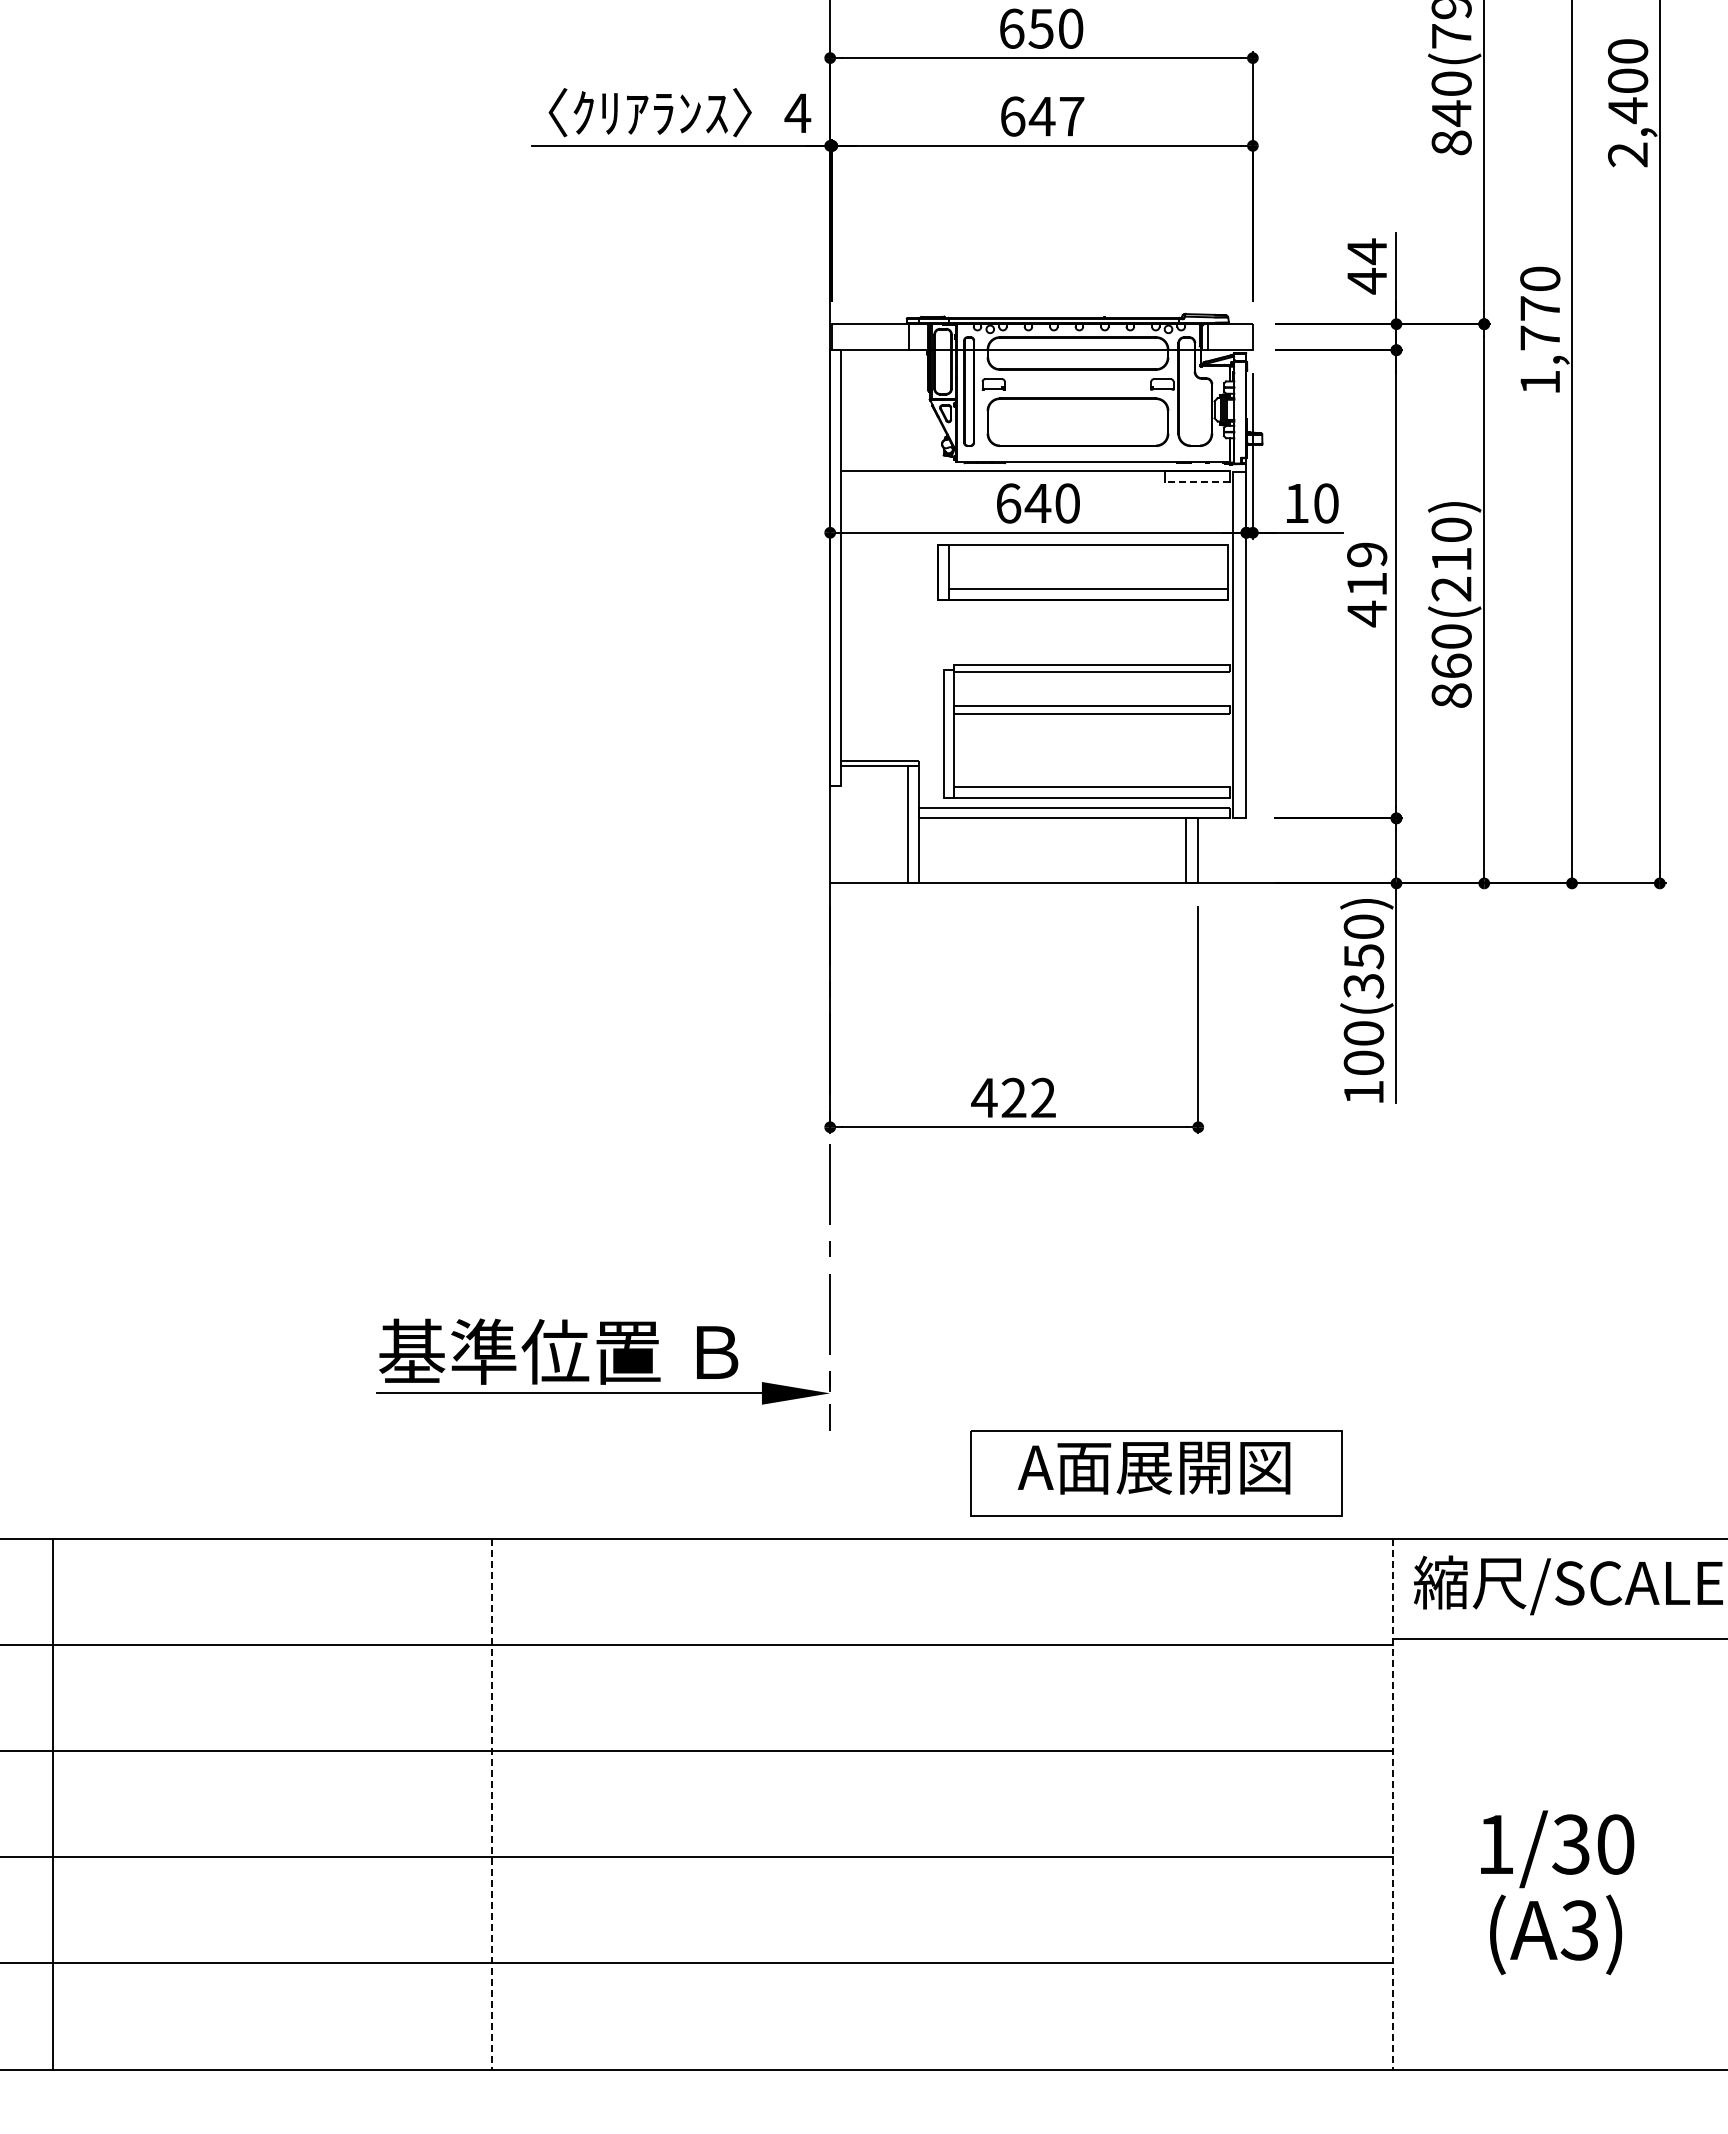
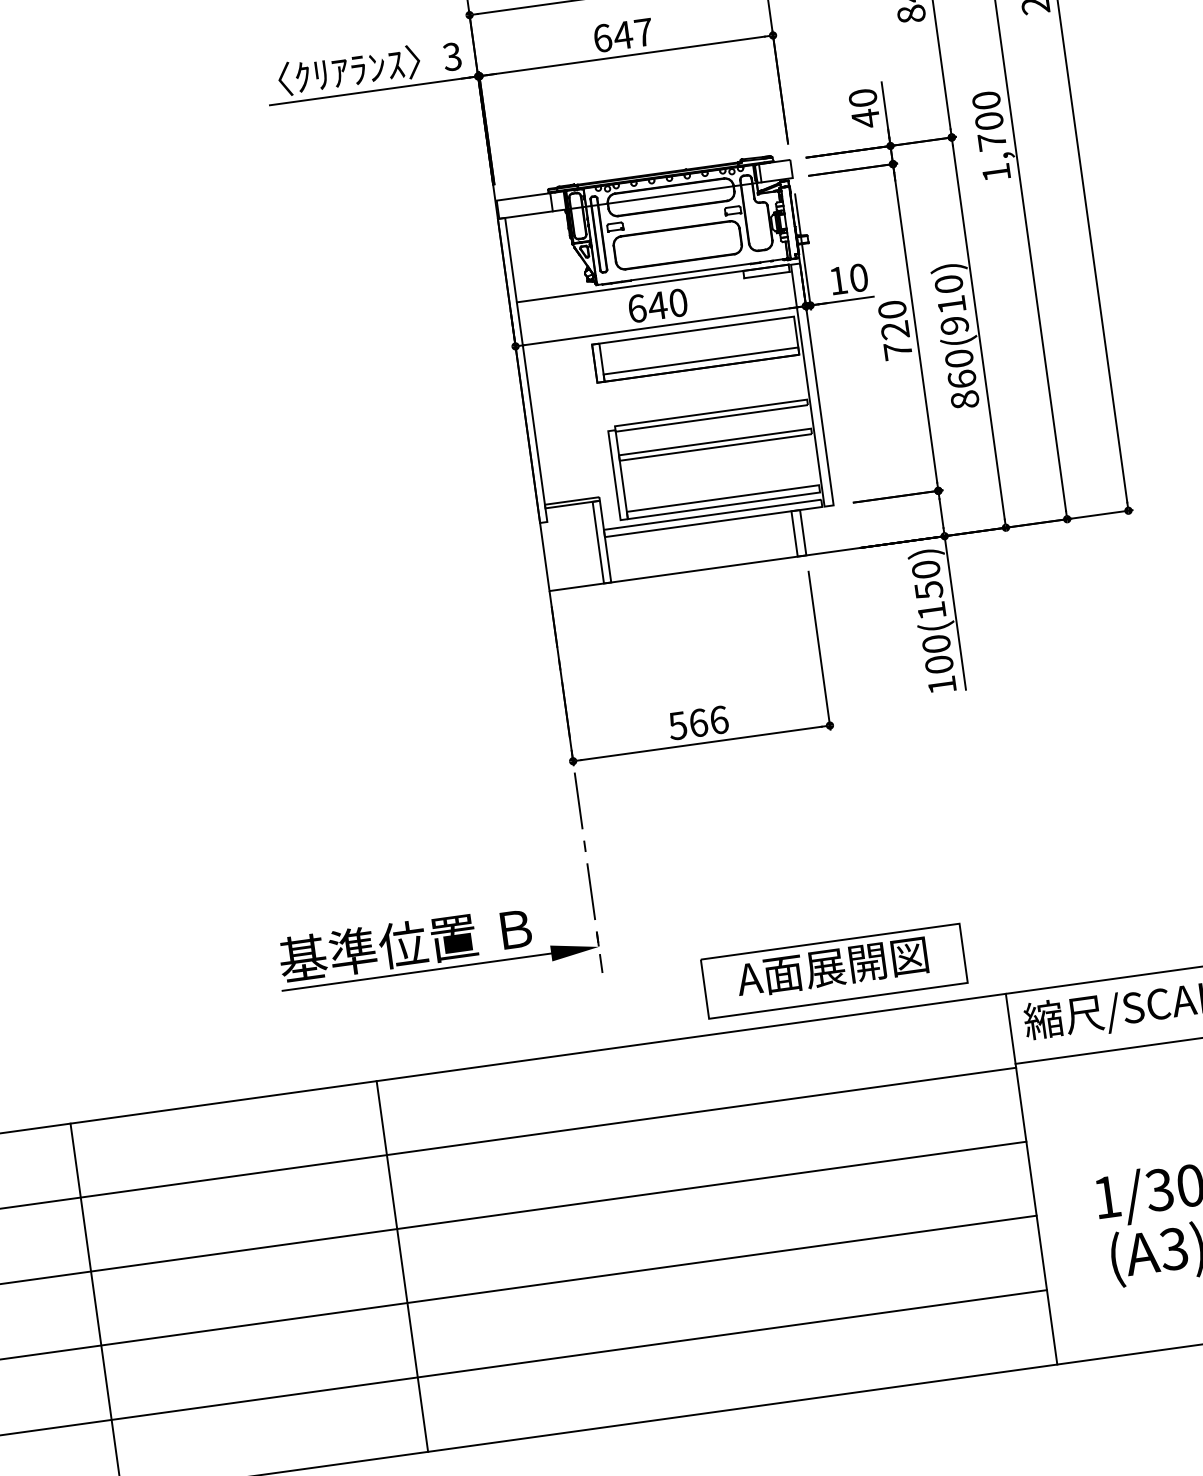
text: (797, 113) -> (452, 56), 4 -> 3
text: (1367, 251) -> (863, 98), 44 -> 40
text: (1540, 308) -> (989, 121), 1,770 -> 1,700
line: (1197, 481) -> (766, 275), dashed -> solid
text: (1367, 584) -> (895, 330), 419 -> 720
text: (1451, 589) -> (954, 325), 860(210) -> 860(910)
text: (1363, 986) -> (931, 611), 100(350) -> 100(150)
text: (1013, 1097) -> (698, 722), 422 -> 566
line: (491, 1804) -> (402, 1266), dashed -> solid
line: (1393, 1804) -> (1031, 1179), dashed -> solid

